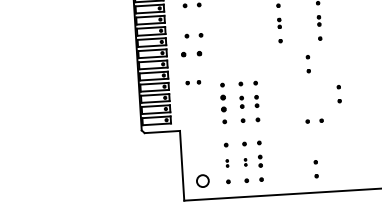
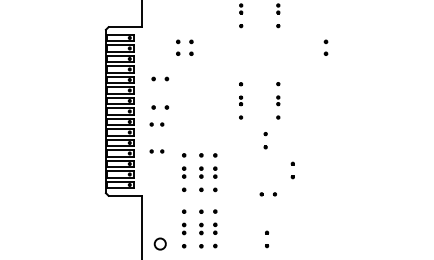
part: (191, 54) -> (156, 124), size x0.71
part: (223, 103) -> (184, 172), size x0.71
part: (245, 161) -> (201, 228), size x1.67
part: (227, 162) -> (184, 228), size x1.67

